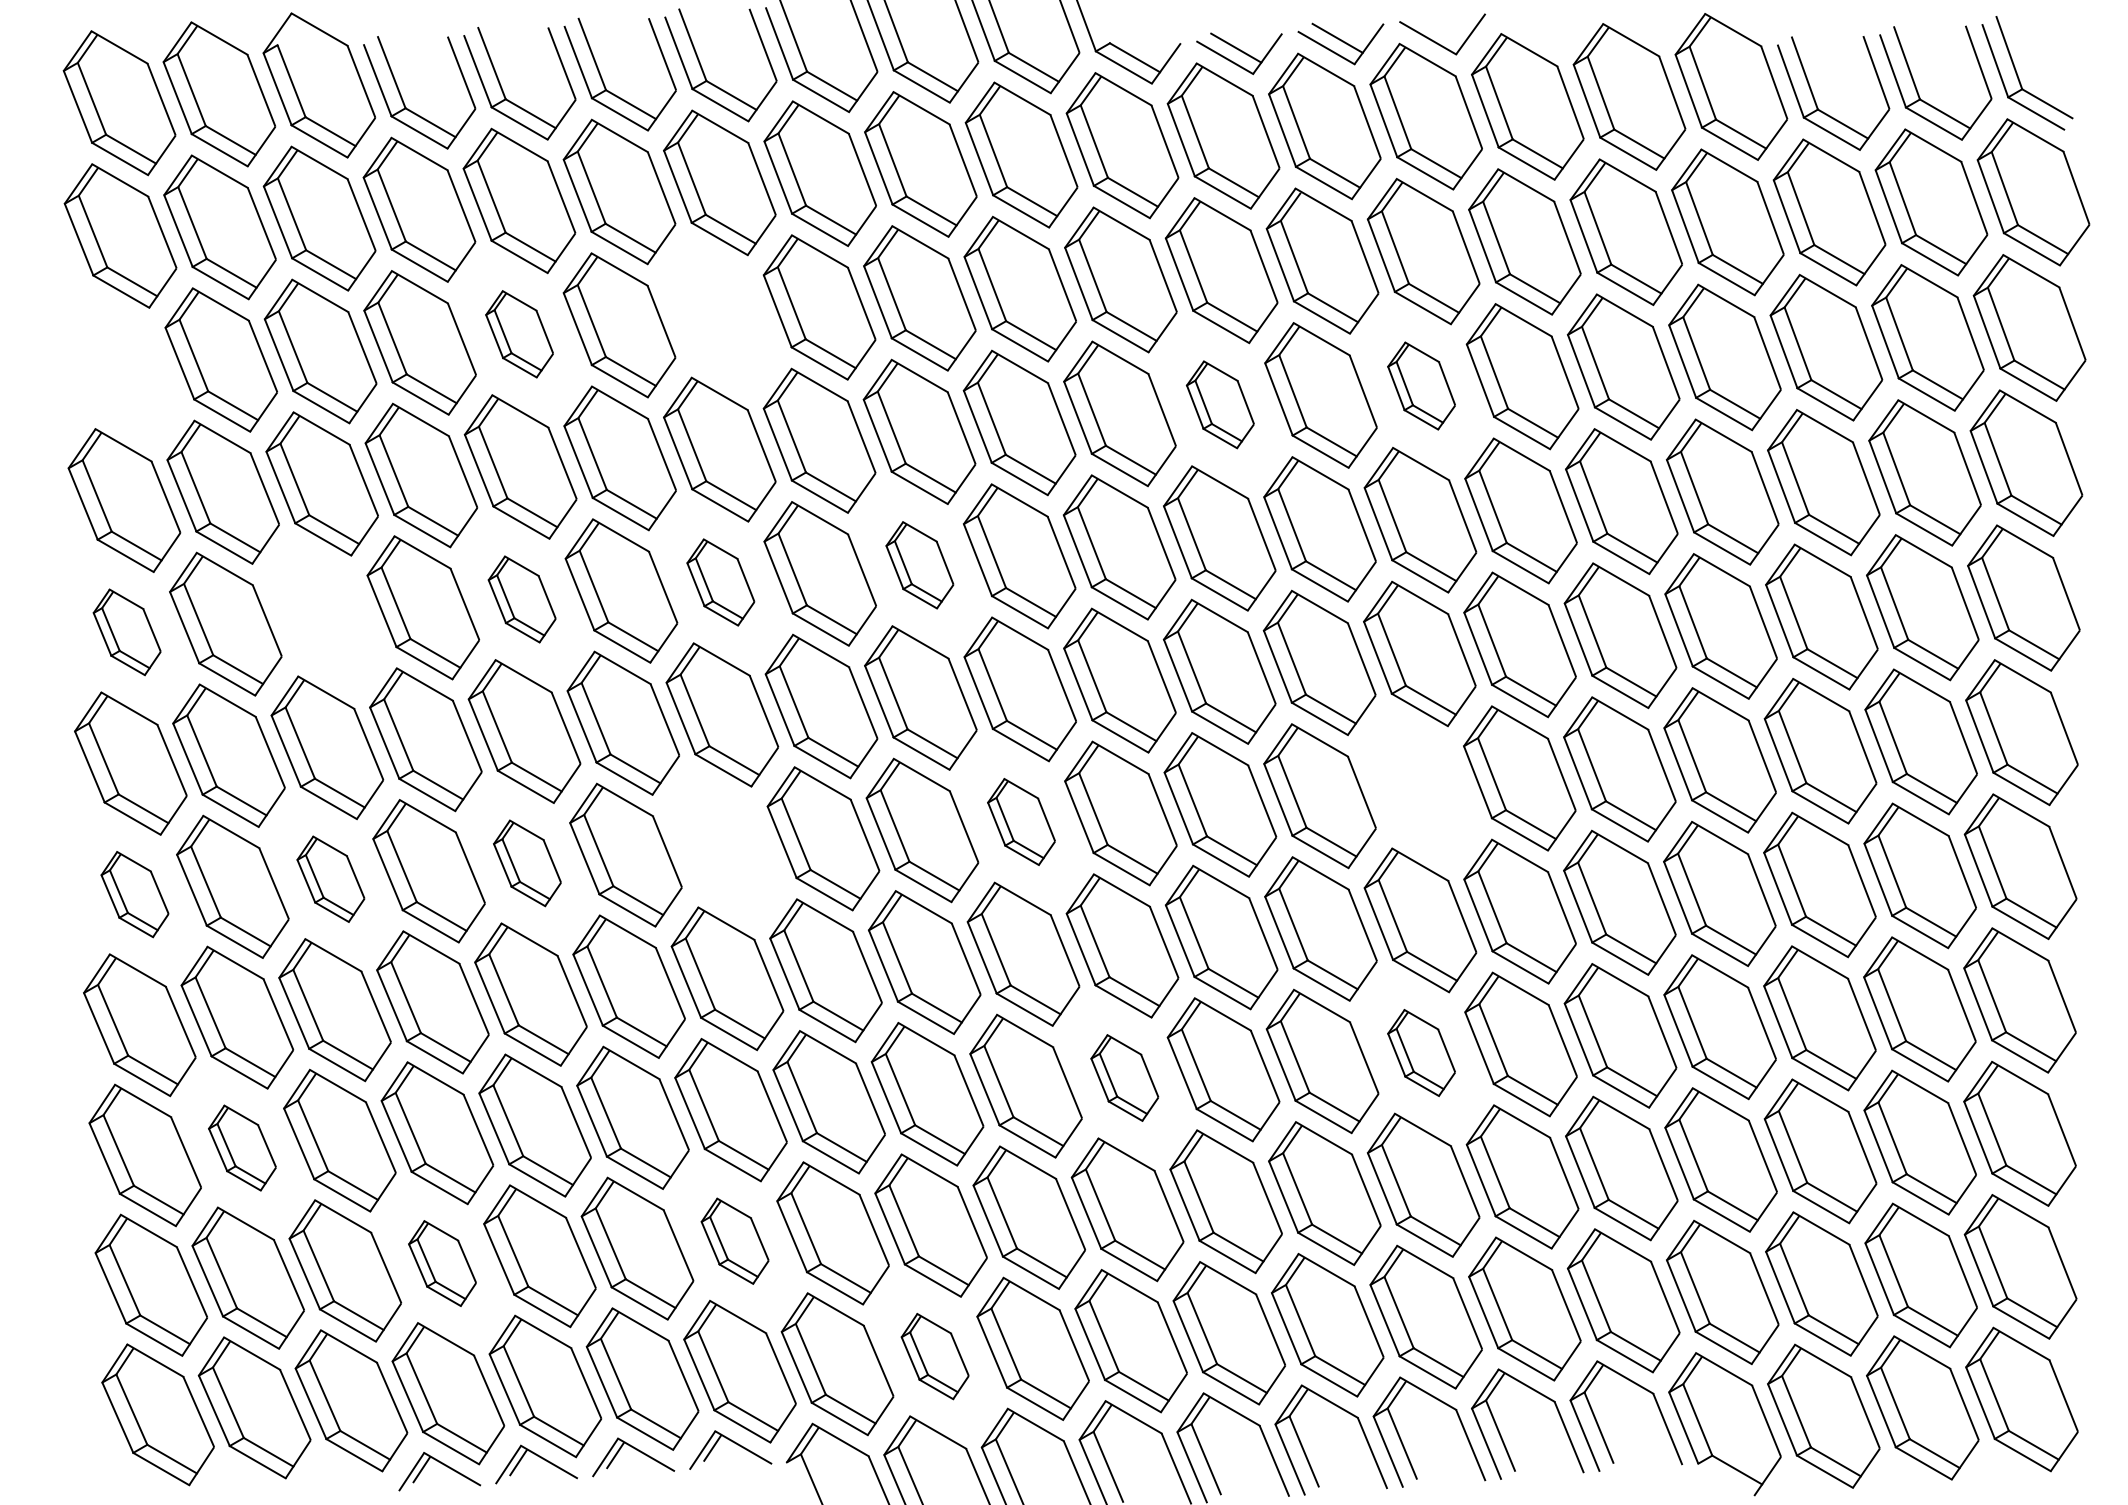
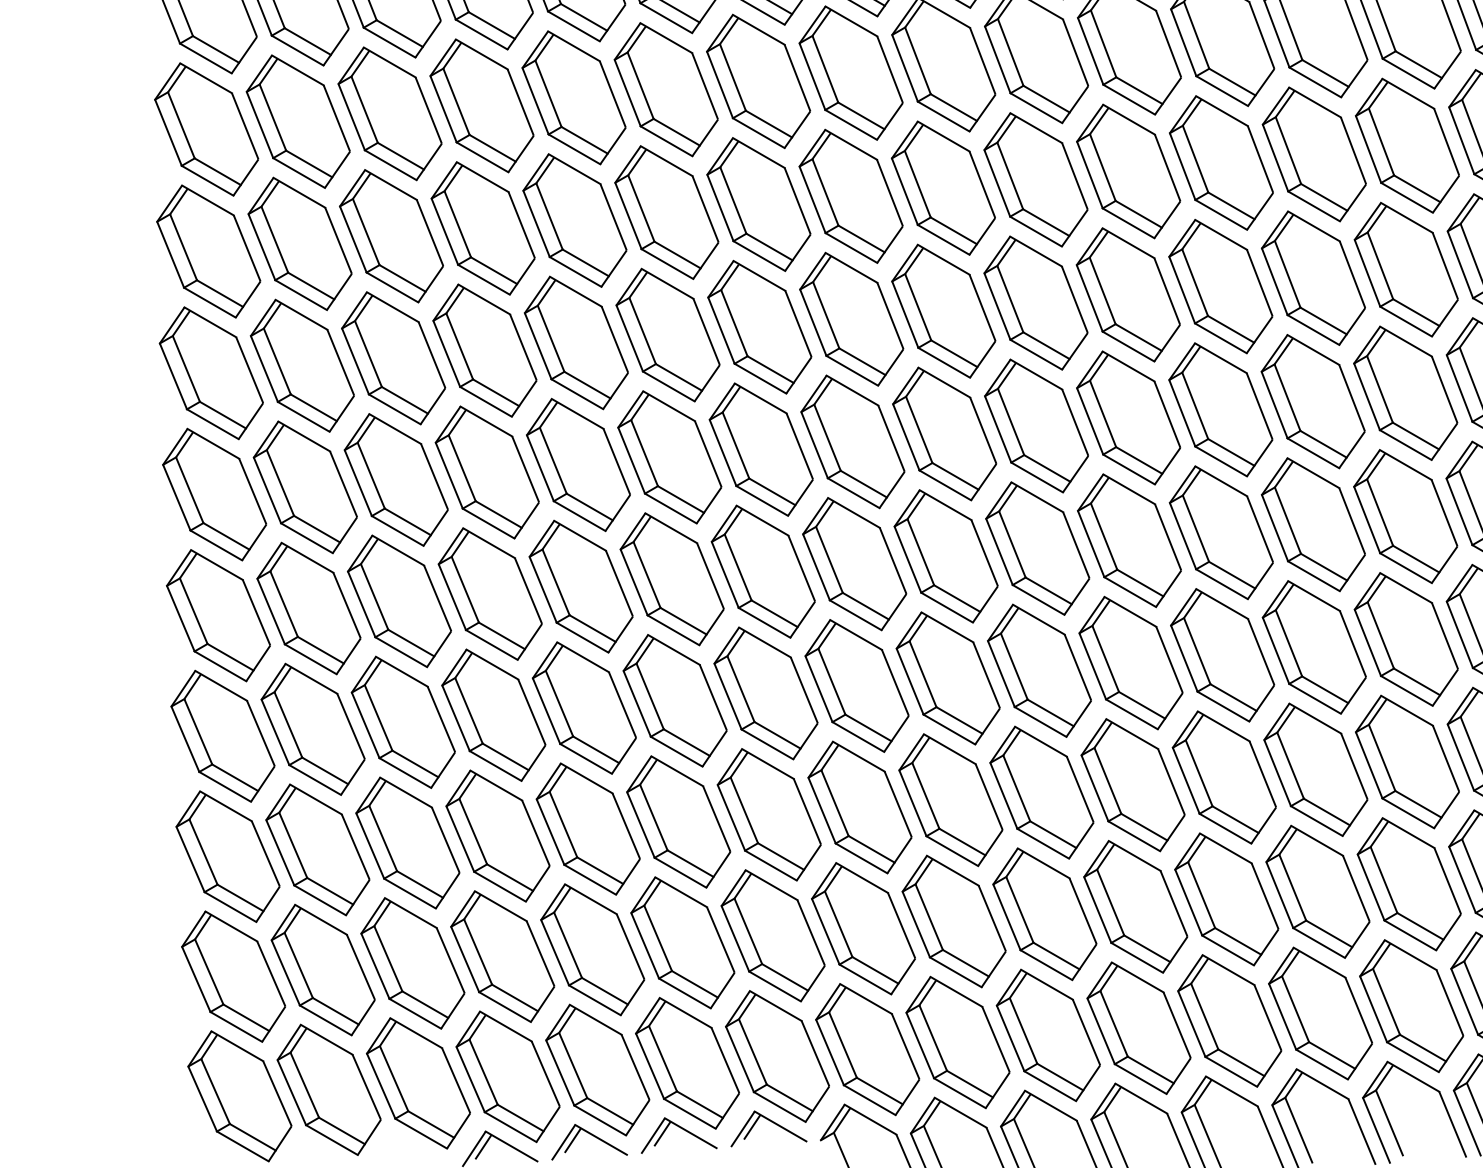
part: (719, 316) -> (758, 81), added
part: (519, 334) -> (573, 98), size x1.67
part: (121, 368) -> (206, 129), added
part: (1421, 385) -> (1407, 145), size x1.67
part: (1220, 404) -> (1221, 162), size x1.67
part: (919, 565) -> (943, 311), size x1.67
part: (720, 582) -> (759, 327), size x1.67
part: (521, 599) -> (575, 342), size x1.67
part: (324, 615) -> (393, 357), added
part: (126, 632) -> (210, 373), size x1.67
part: (1419, 787) -> (1405, 516), added
part: (1021, 821) -> (1037, 548), size x1.67
part: (724, 846) -> (763, 571), added
part: (527, 863) -> (581, 586), size x1.67
part: (330, 879) -> (399, 601), size x1.67
part: (134, 894) -> (218, 615), size x1.67
part: (1421, 1052) -> (1407, 761), size x1.67
part: (1124, 1077) -> (1132, 784), size x1.67
part: (242, 1147) -> (317, 849), size x1.67
part: (734, 1241) -> (772, 936), size x1.67
part: (442, 1263) -> (502, 956), size x1.67
part: (934, 1356) -> (957, 1042), size x1.67

